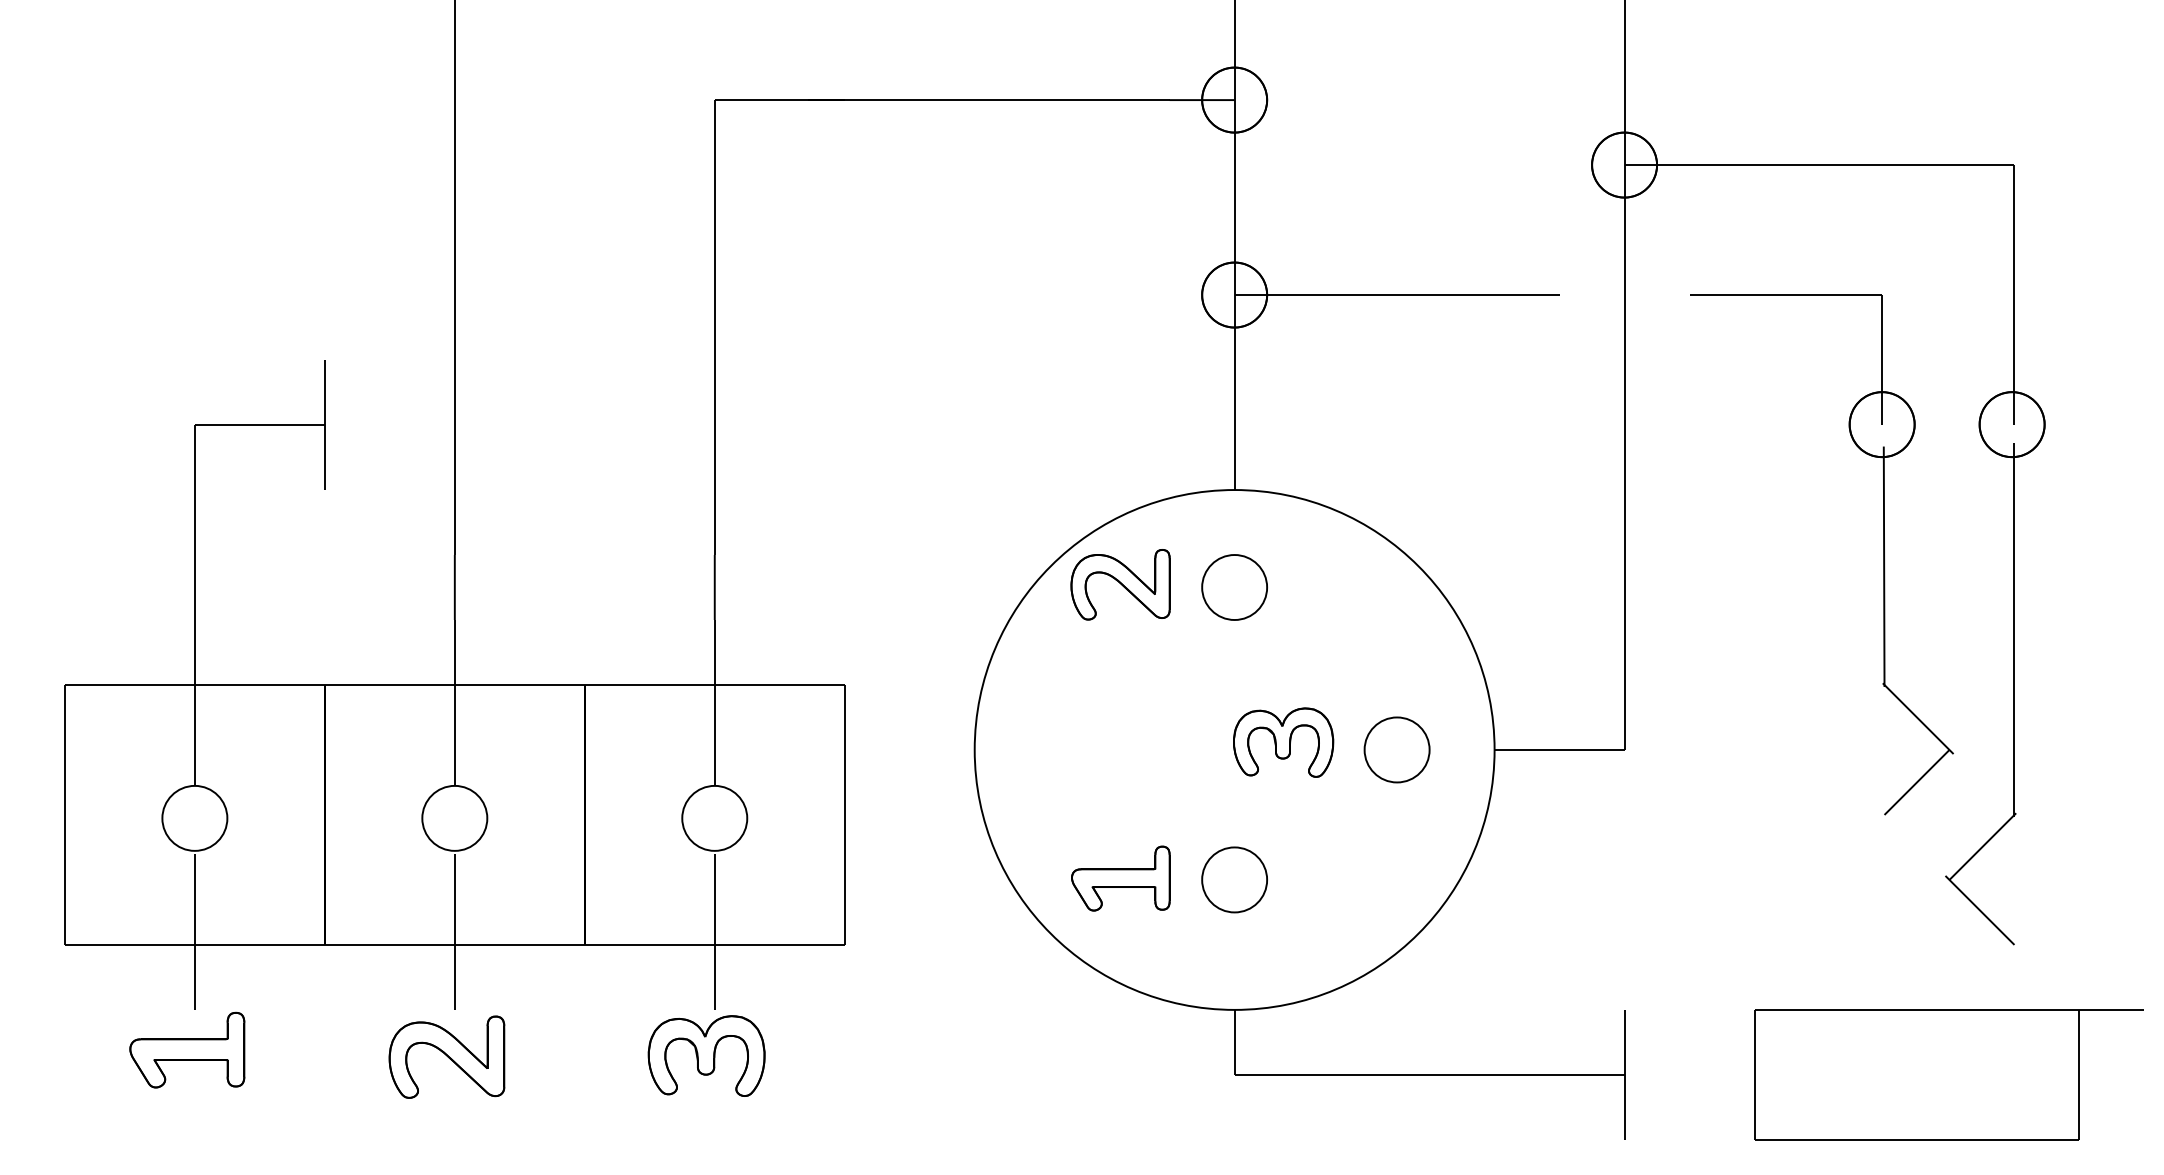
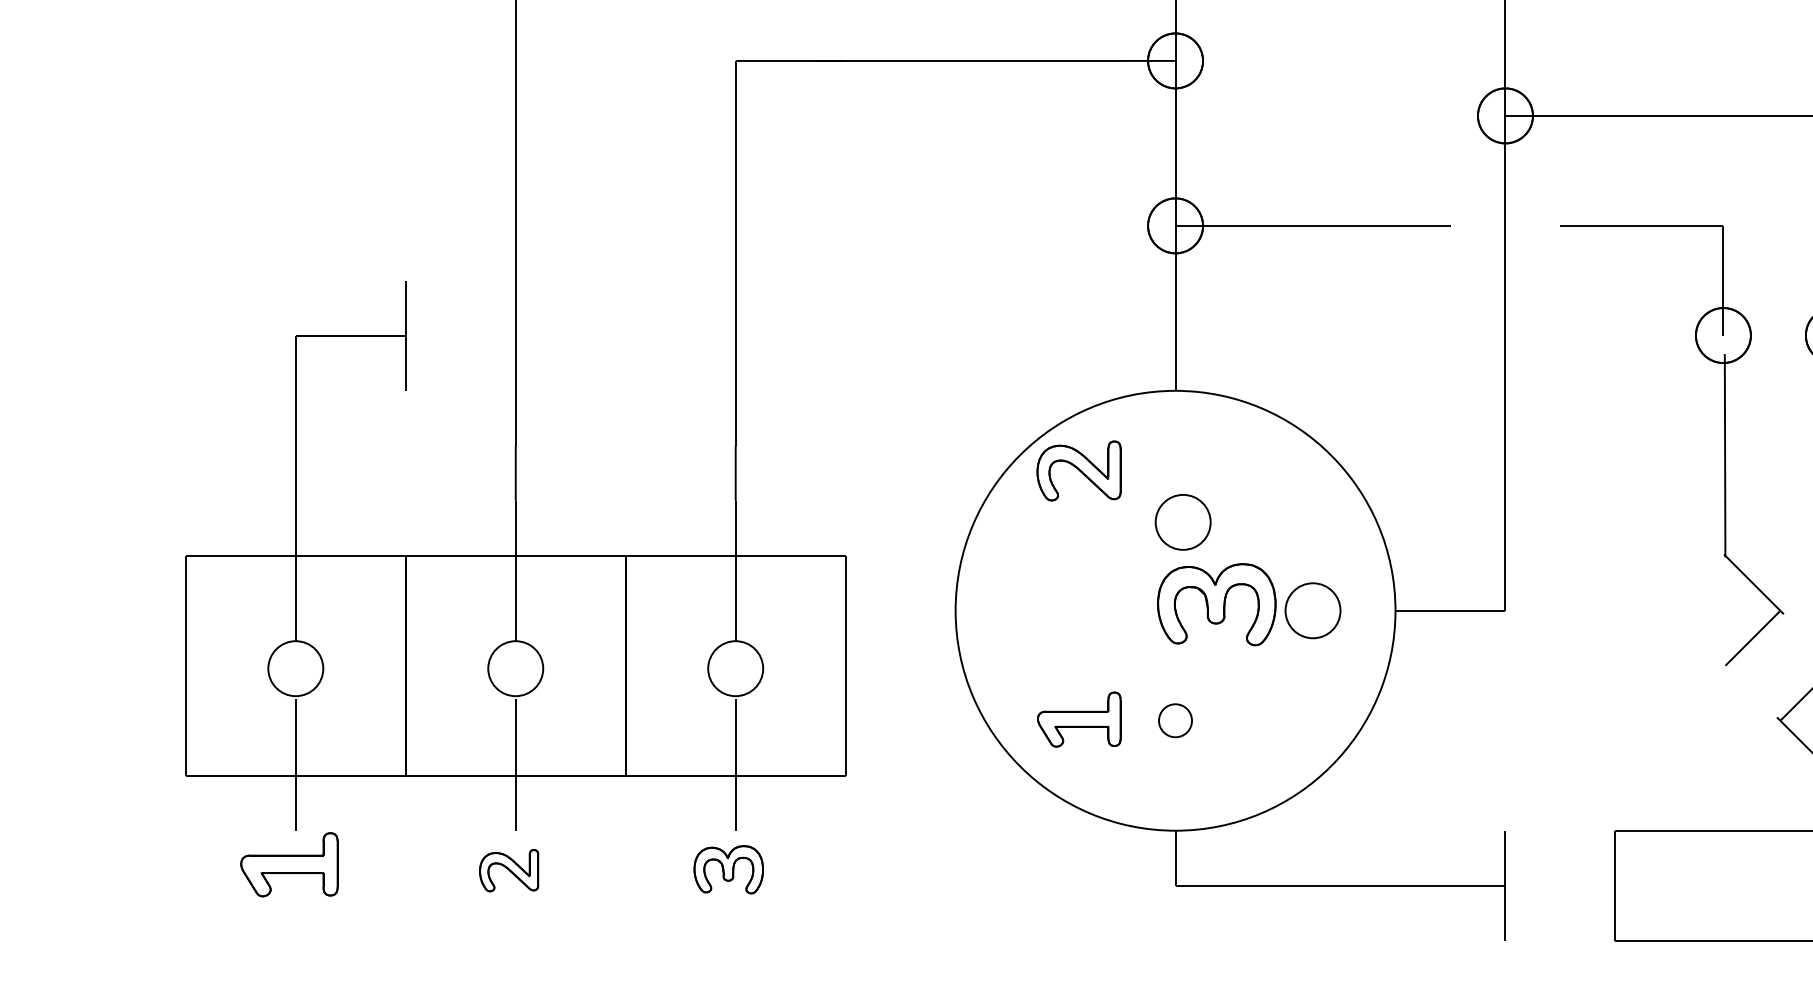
part: (1234, 587) -> (1183, 522), moved
part: (1283, 742) -> (1216, 604), size x1.4
part: (1234, 879) -> (1175, 720), size x0.6
part: (706, 1055) -> (728, 869), size x0.7
part: (446, 1056) -> (508, 870), size x0.6

